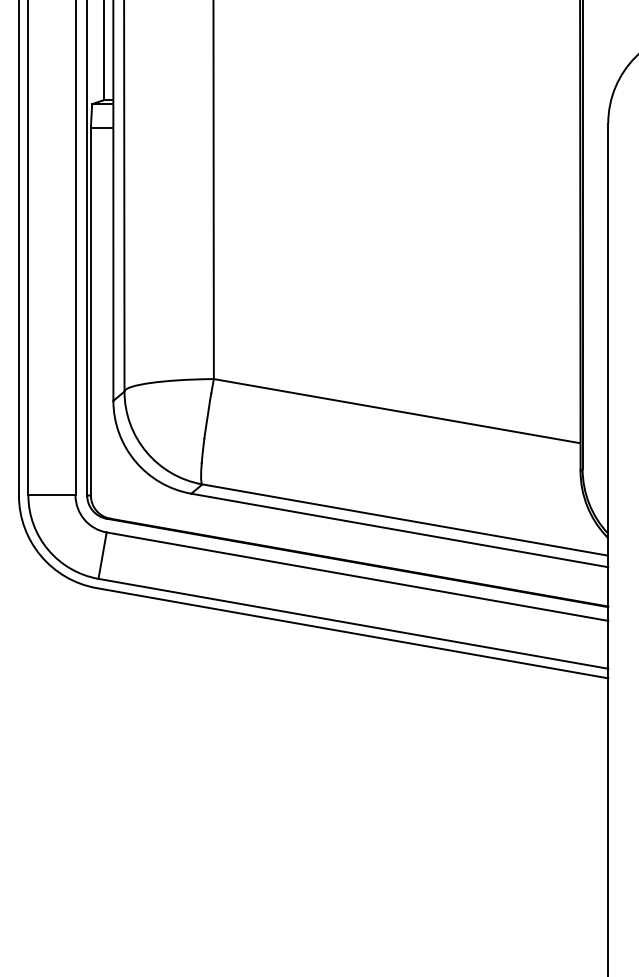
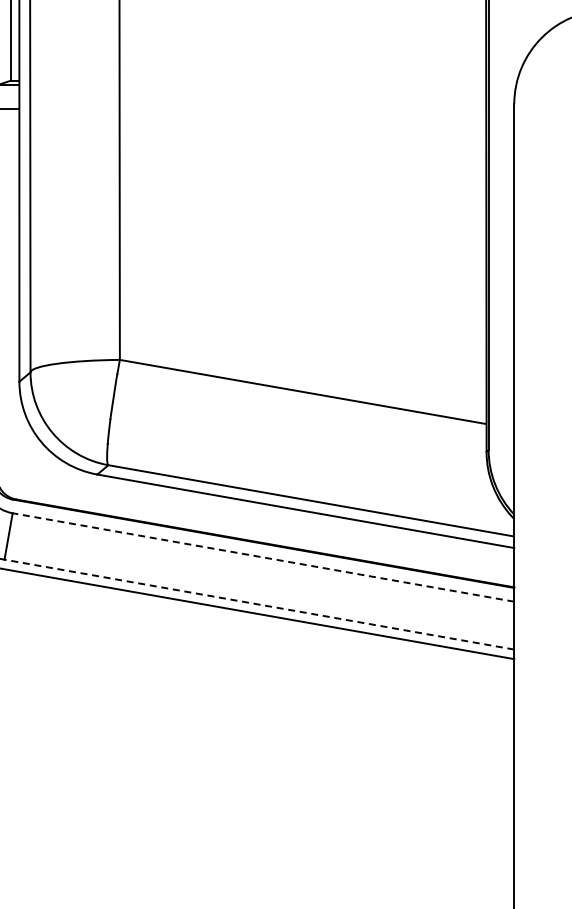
line: (357, 576) -> (263, 557), solid -> dashed
line: (353, 623) -> (259, 604), solid -> dashed

